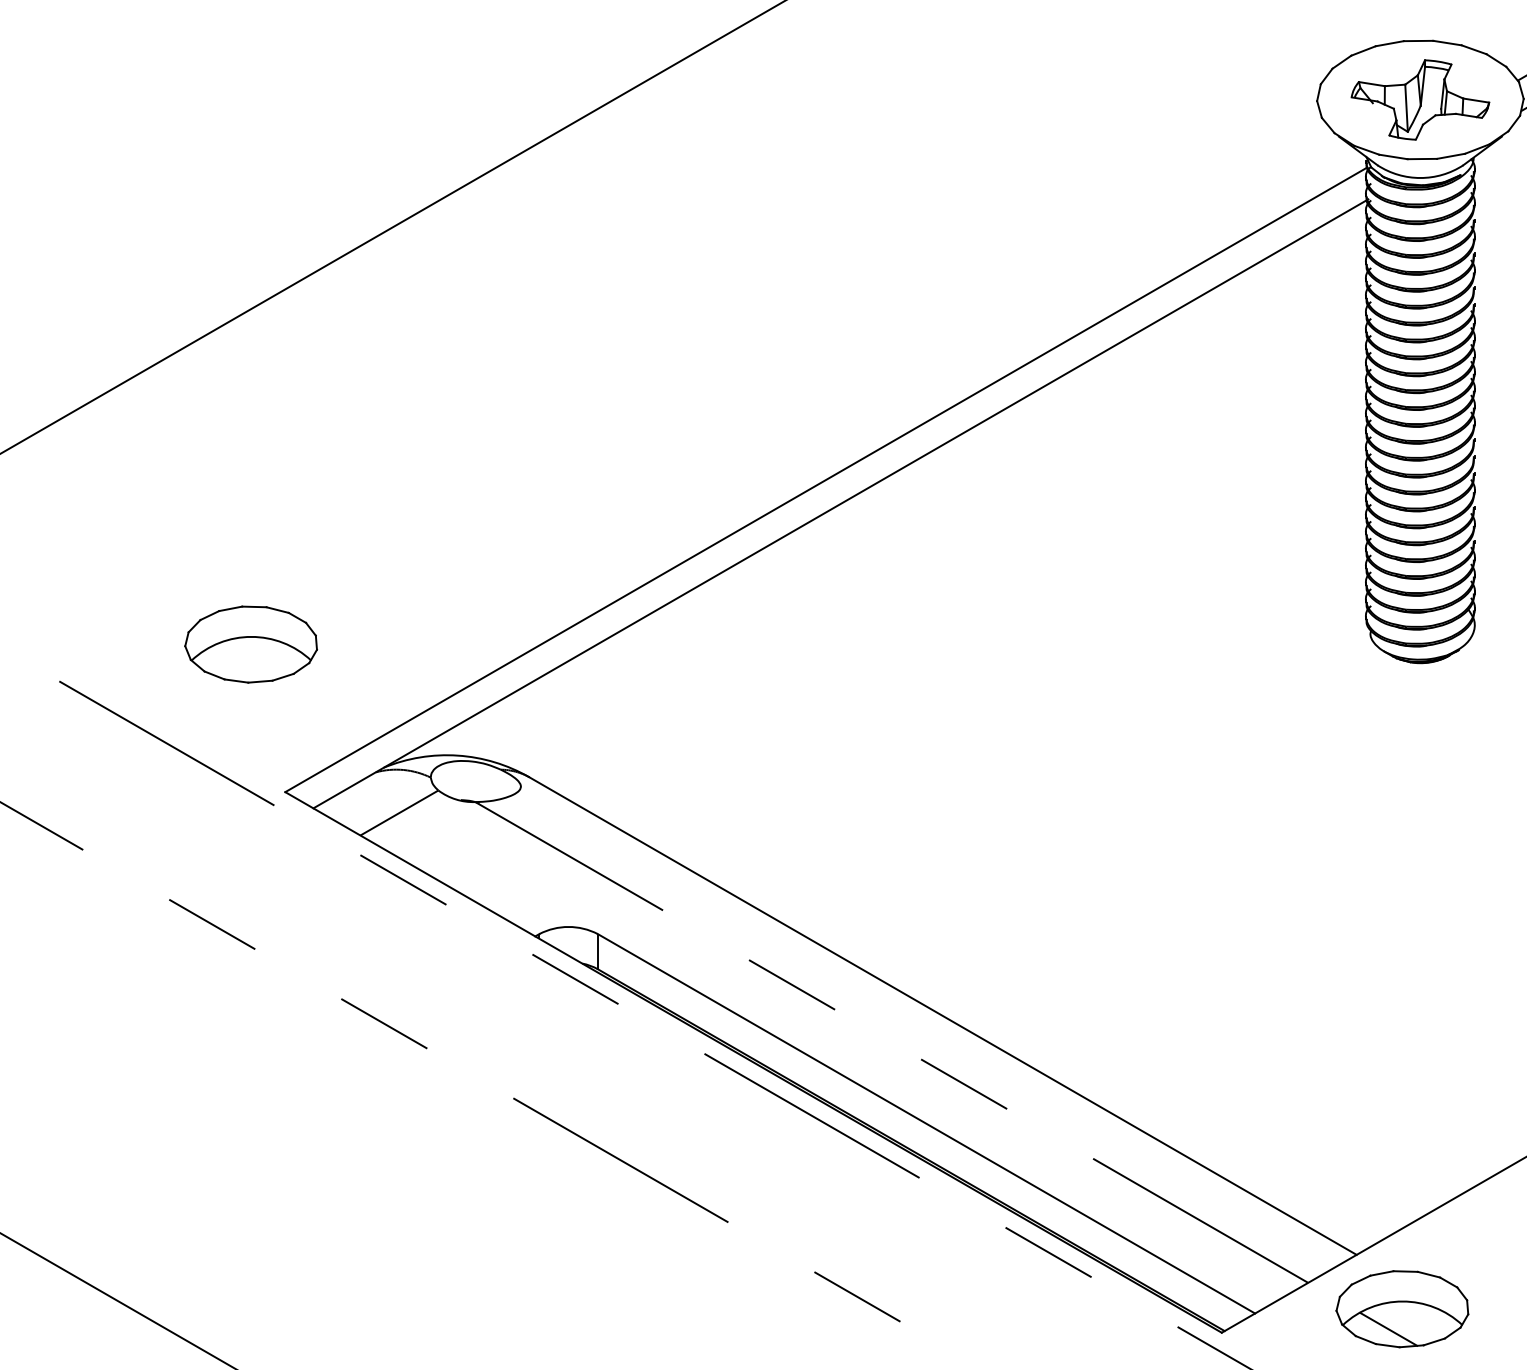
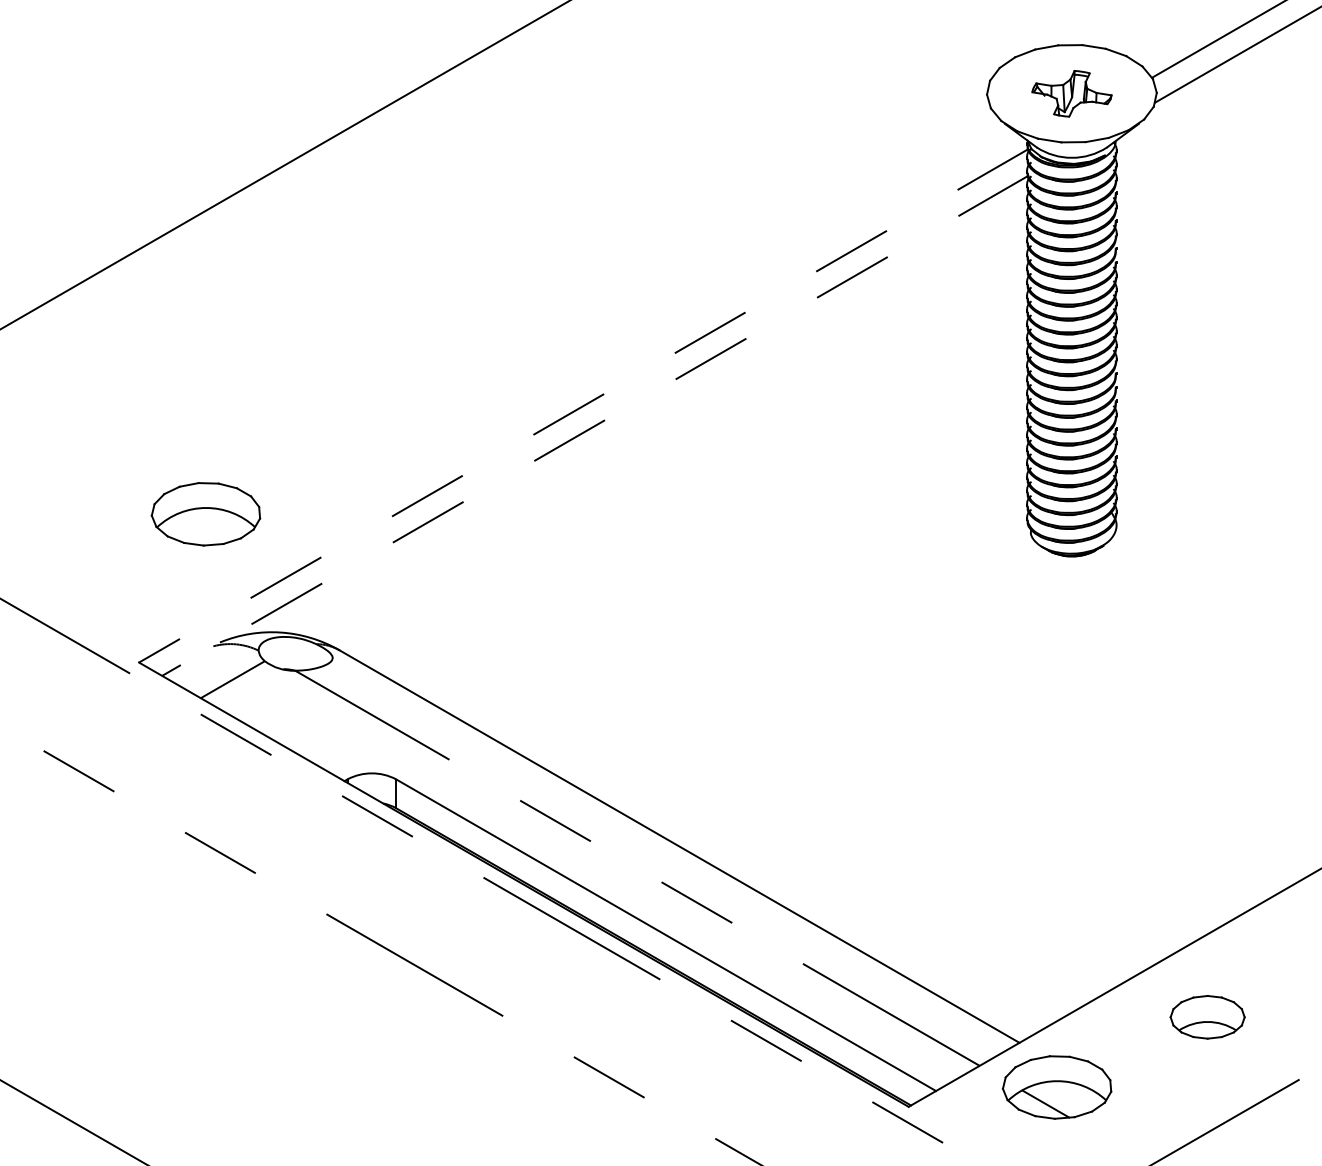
part: (1419, 99) -> (1071, 93), size x0.7
line: (826, 480) -> (583, 406), solid -> dashed
line: (840, 503) -> (595, 425), solid -> dashed
part: (250, 644) -> (205, 514), moved

